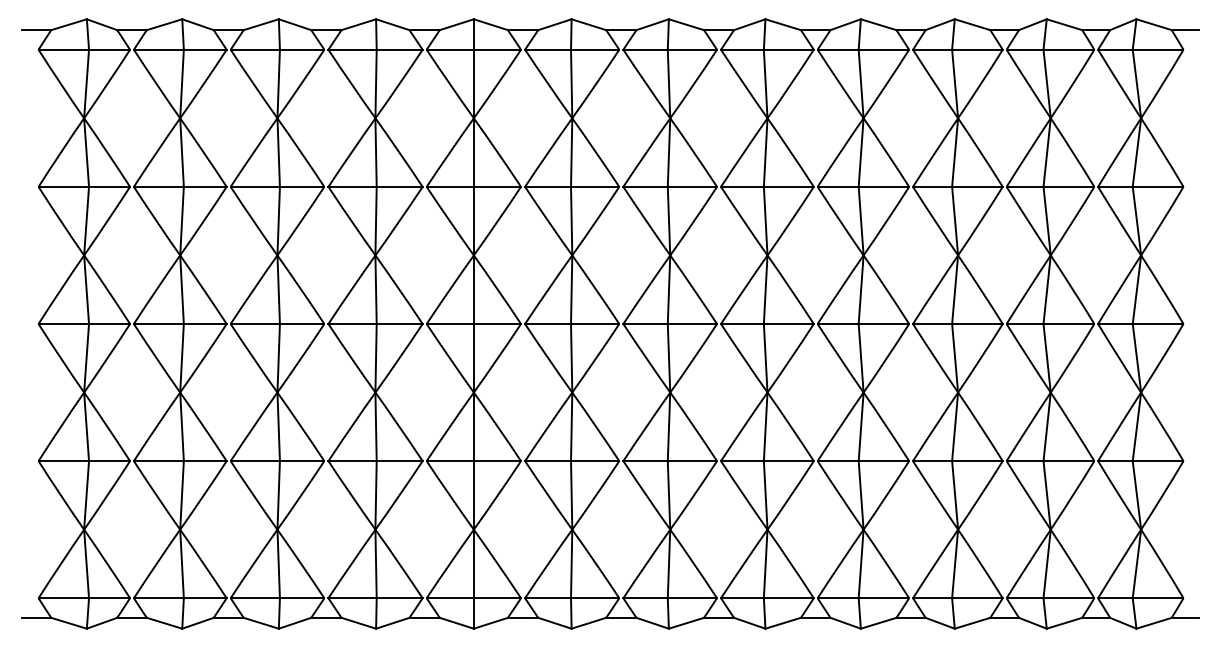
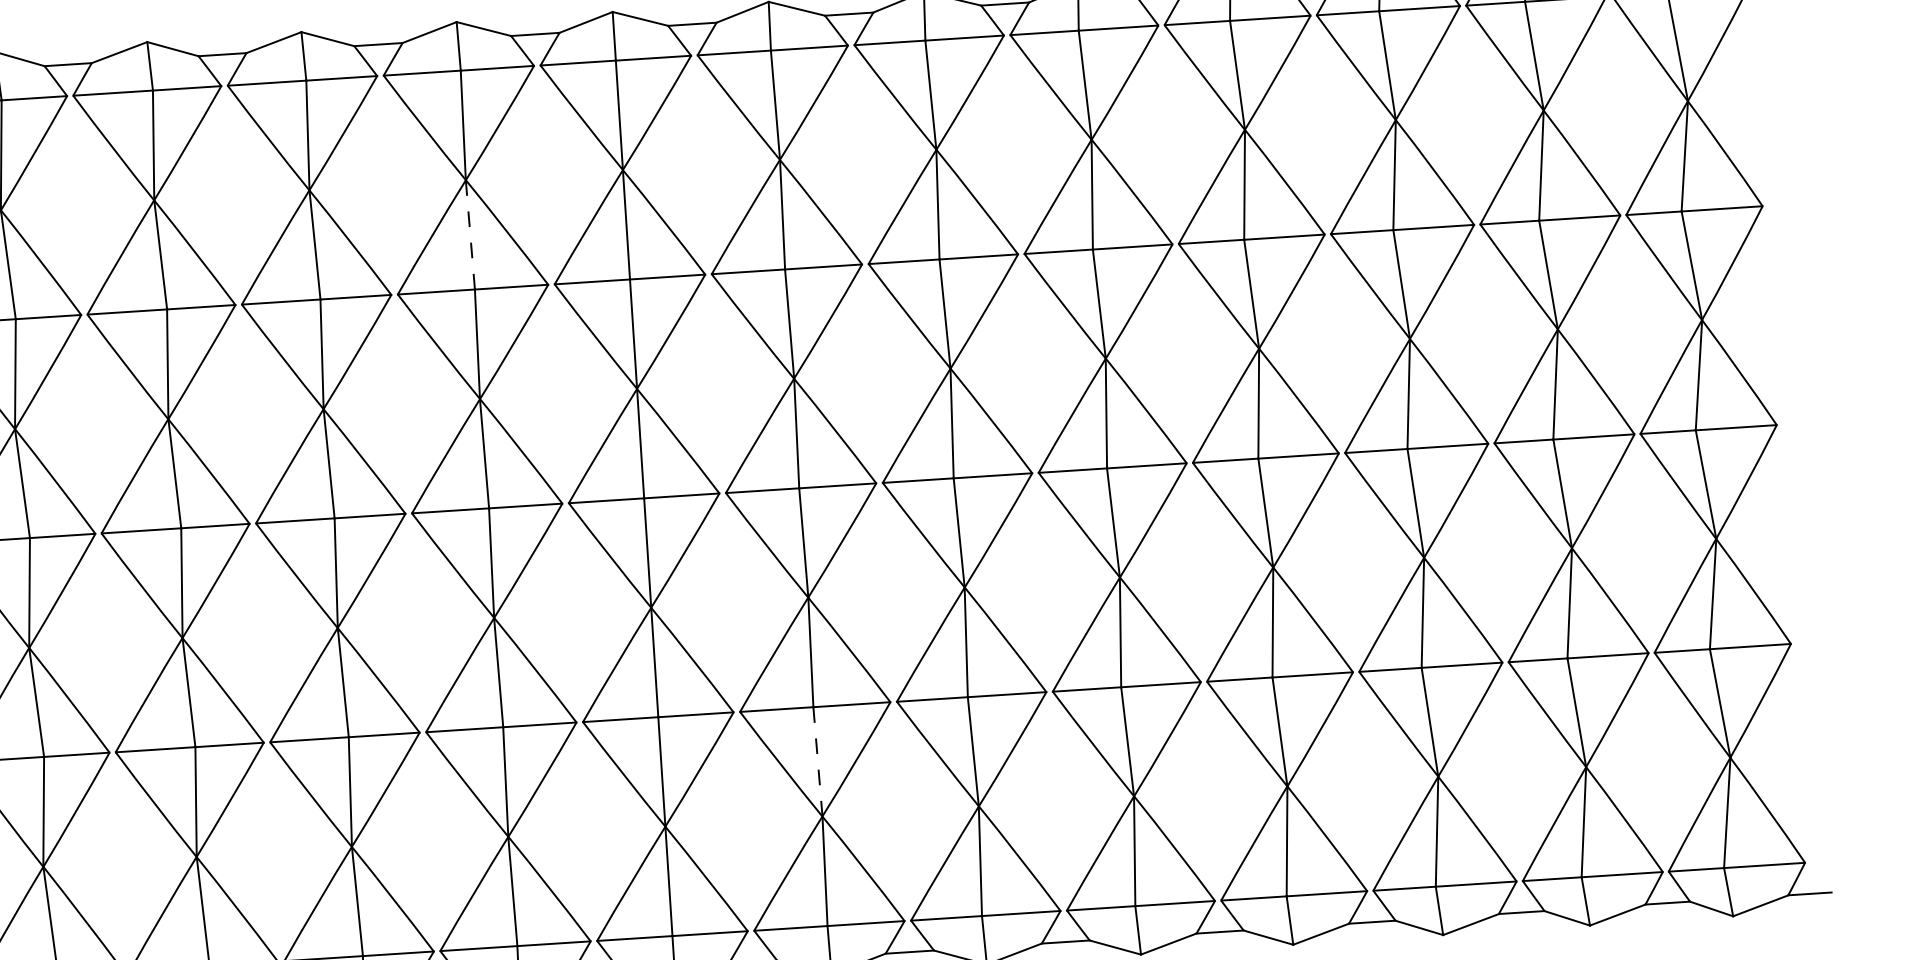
line: (376, 153) -> (471, 236), solid -> dashed
line: (571, 494) -> (817, 760), solid -> dashed

